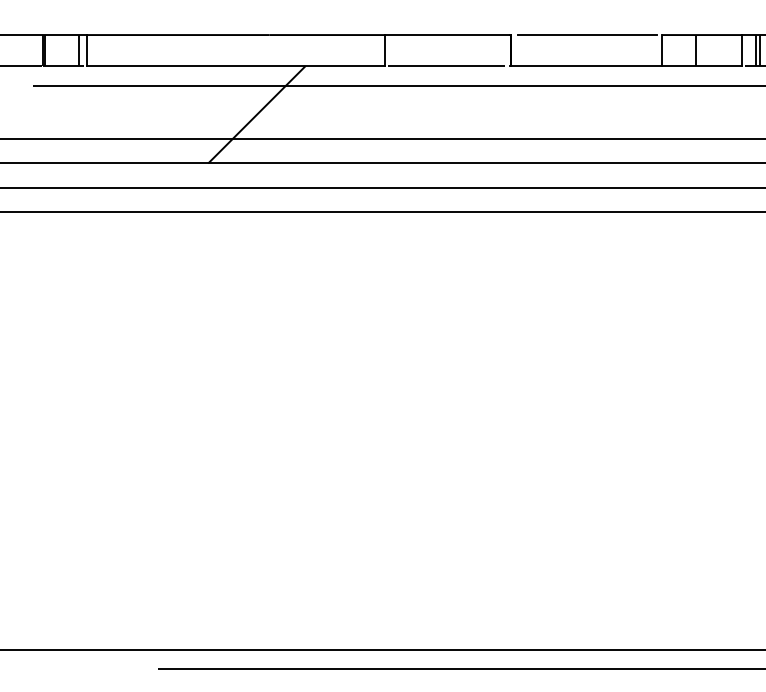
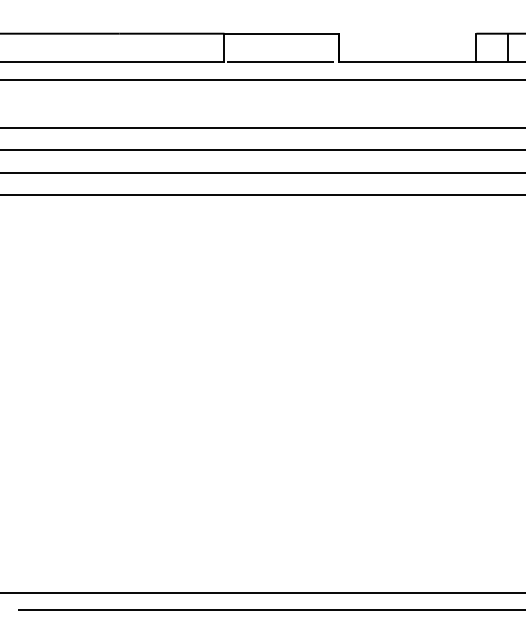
line: (587, 35) -> (408, 34), removed
hatch: (256, 114) -> (107, 105), removed

